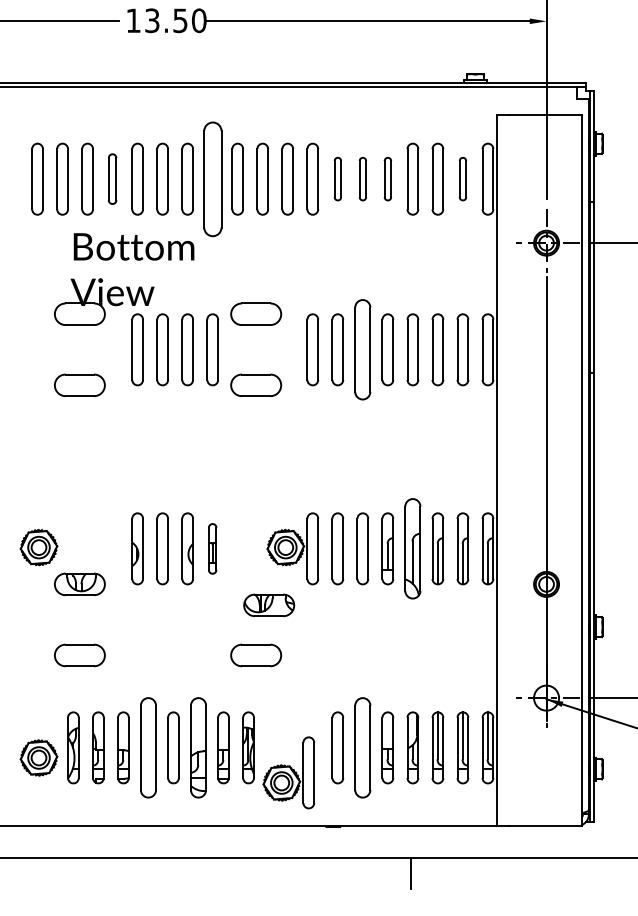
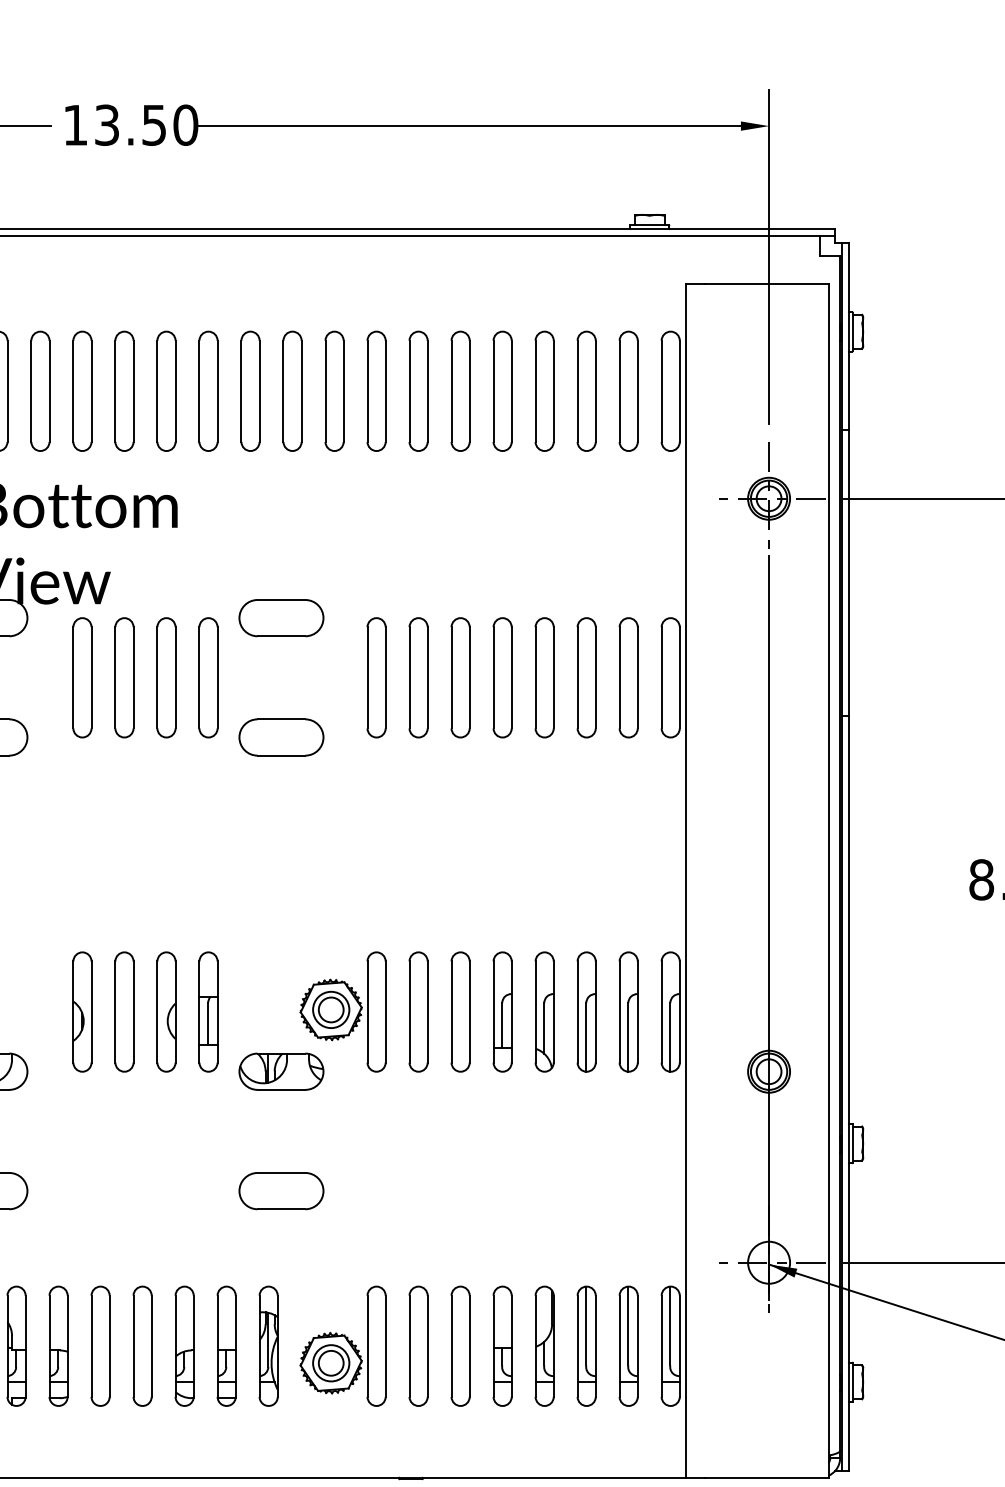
part: (112, 178) -> (40, 390), size x1.43
part: (212, 178) -> (208, 390), size x0.62
part: (337, 178) -> (418, 390), size x1.67
part: (362, 178) -> (460, 390), size x1.67
part: (387, 178) -> (501, 390), size x1.67
part: (462, 178) -> (627, 390), size x1.67
part: (362, 349) -> (460, 677), size x0.71
part: (212, 548) -> (208, 1011), size x1.43
part: (412, 548) -> (543, 1011), size x0.71
part: (269, 605) -> (282, 1071), moved
part: (148, 747) -> (100, 1345), size x0.71
part: (198, 747) -> (184, 1345), size x0.71
part: (362, 747) -> (460, 1345), size x0.71
part: (288, 772) -> (342, 1345), moved

